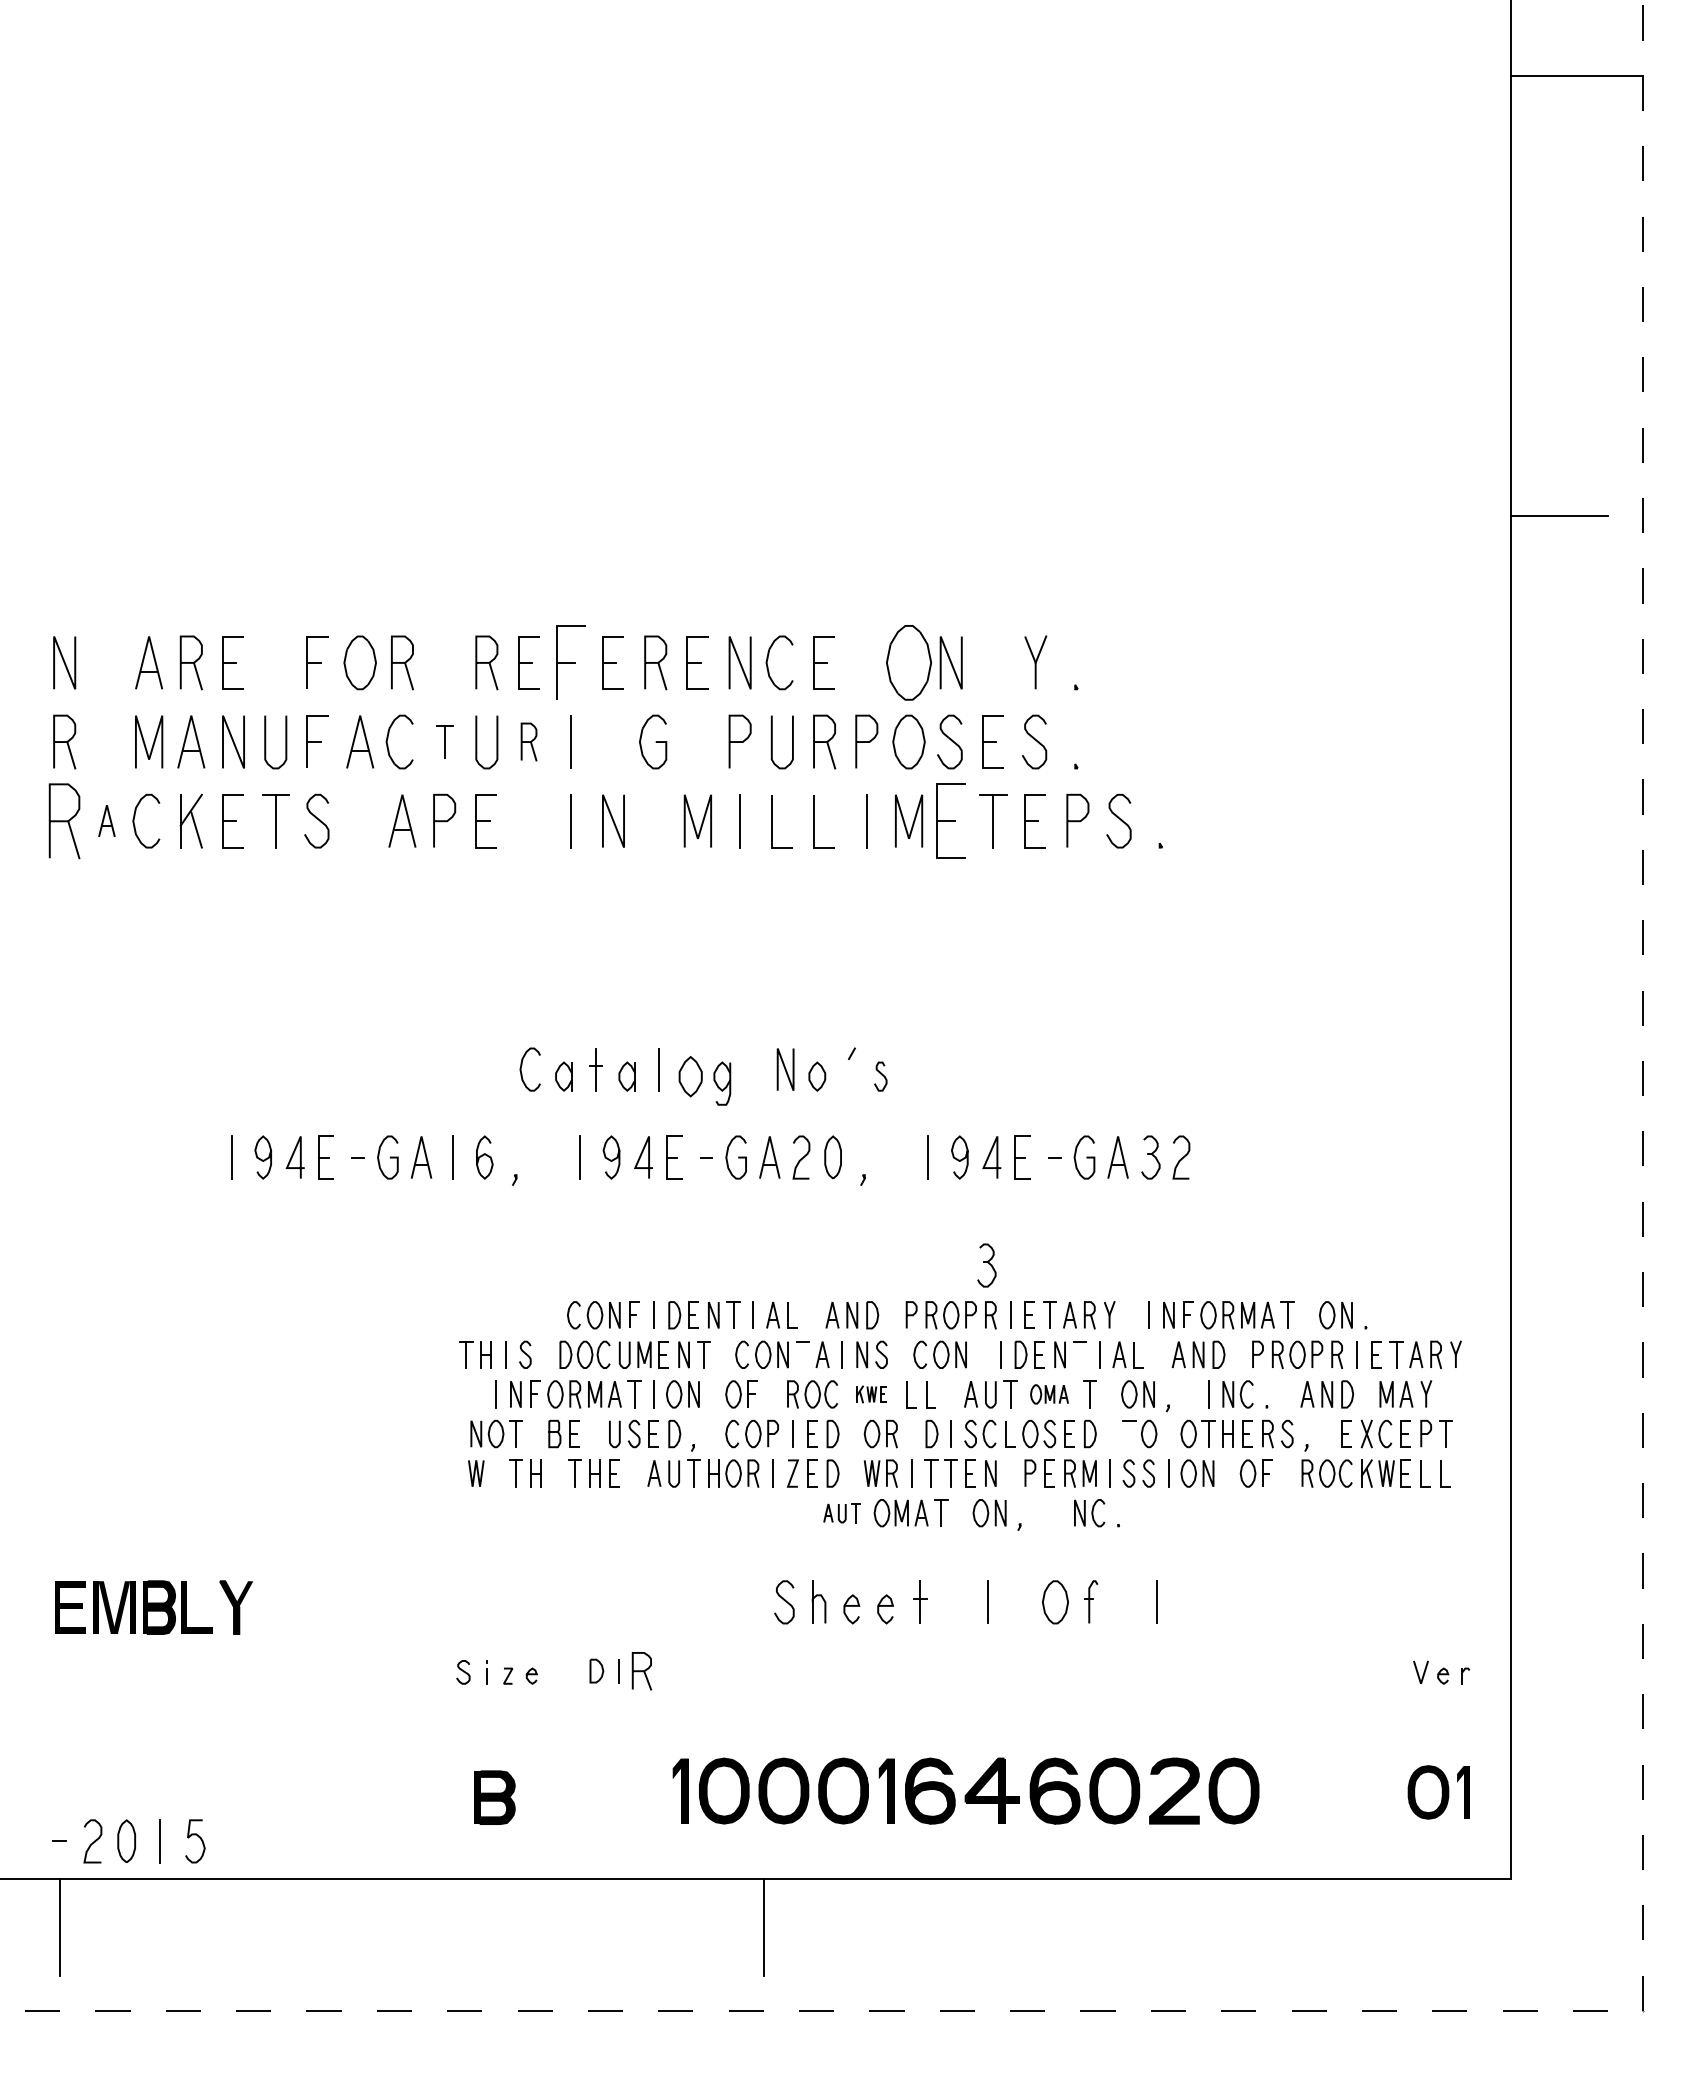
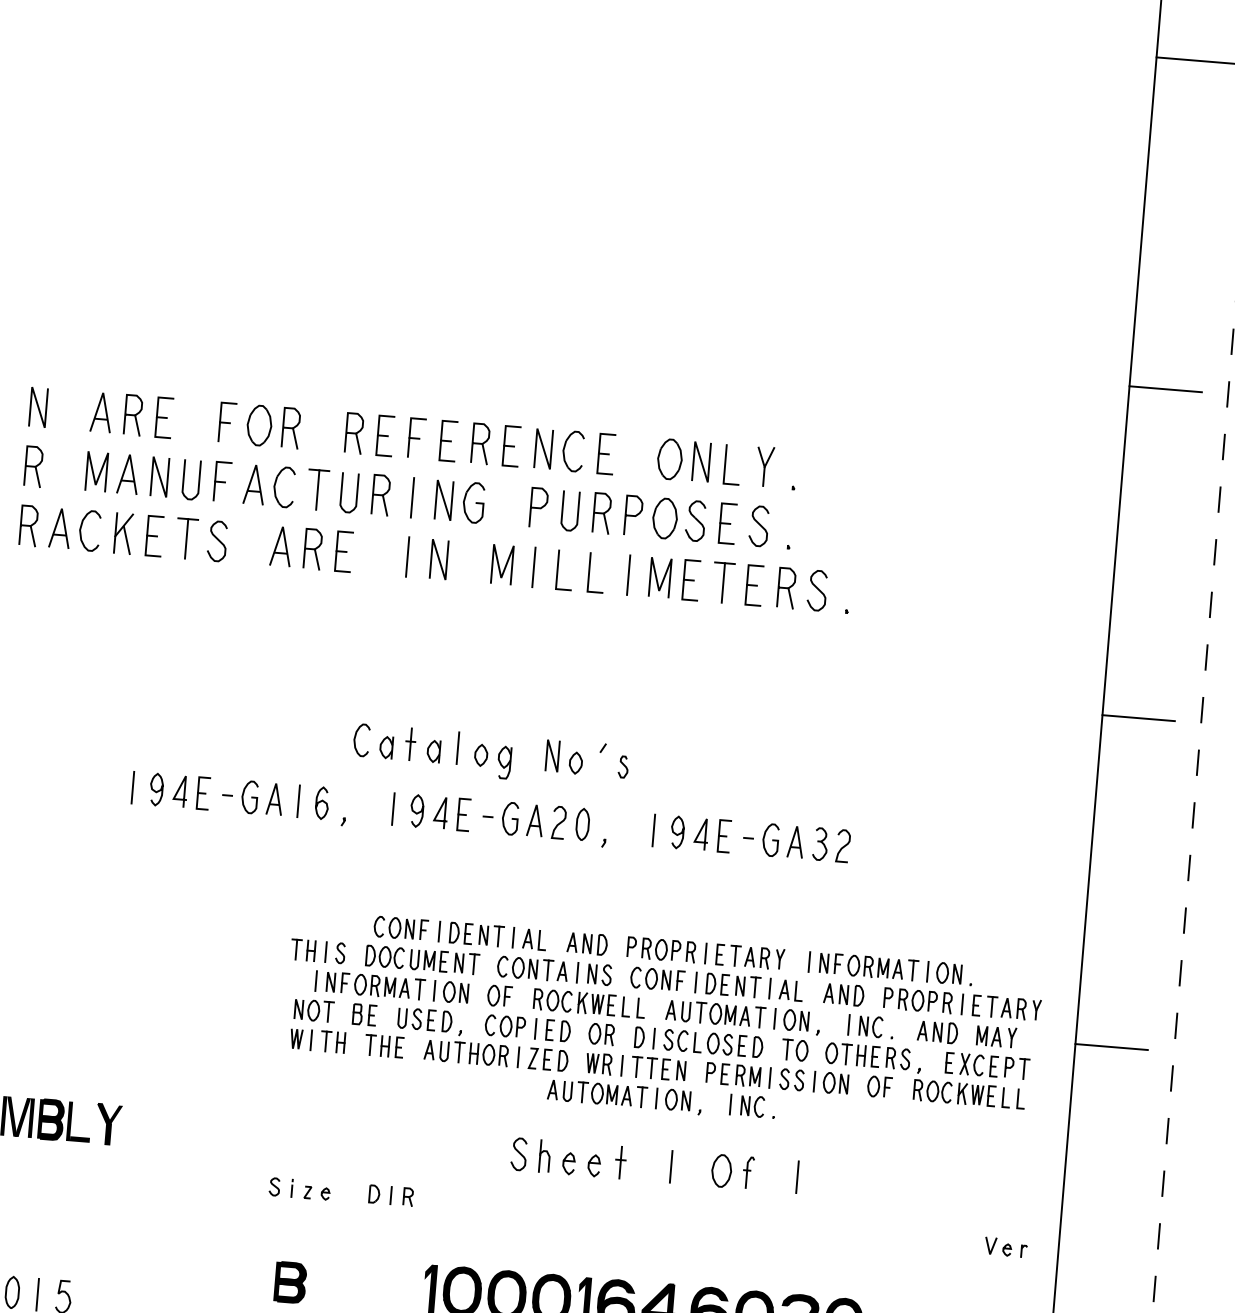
part: (570, 662) -> (416, 438), size x0.71
part: (908, 662) -> (669, 459), size x0.71
line: (983, 663) -> (725, 464), added
part: (444, 741) -> (317, 489), size x1.67
part: (528, 741) -> (380, 494), size x1.43
line: (613, 741) -> (444, 500), added
part: (64, 820) -> (28, 525), size x0.71
part: (106, 820) -> (60, 527), size x1.67
part: (950, 821) -> (691, 580), size x0.71
line: (451, 834) -> (317, 559), added
line: (1084, 834) -> (790, 598), added
line: (1559, 955) -> (1138, 718), added
part: (690, 1076) -> (481, 755), size x0.71
part: (986, 1265) -> (690, 914), removed
line: (1307, 1315) -> (927, 971), added
line: (802, 1354) -> (547, 970), added
part: (980, 1354) -> (680, 981), added
line: (1079, 1354) -> (754, 987), added
part: (871, 1394) -> (596, 1004), size x1.67
part: (1049, 1394) -> (730, 1015), size x1.43
line: (1109, 1394) -> (774, 1018), added
line: (1559, 1395) -> (1111, 1047), added
line: (1129, 1433) -> (787, 1049), added
line: (496, 1473) -> (311, 1040), added
line: (961, 1512) -> (656, 1098), added
line: (1060, 1512) -> (731, 1104), added
part: (841, 1513) -> (567, 1091), size x1.43
part: (641, 1670) -> (407, 1196), size x0.62

